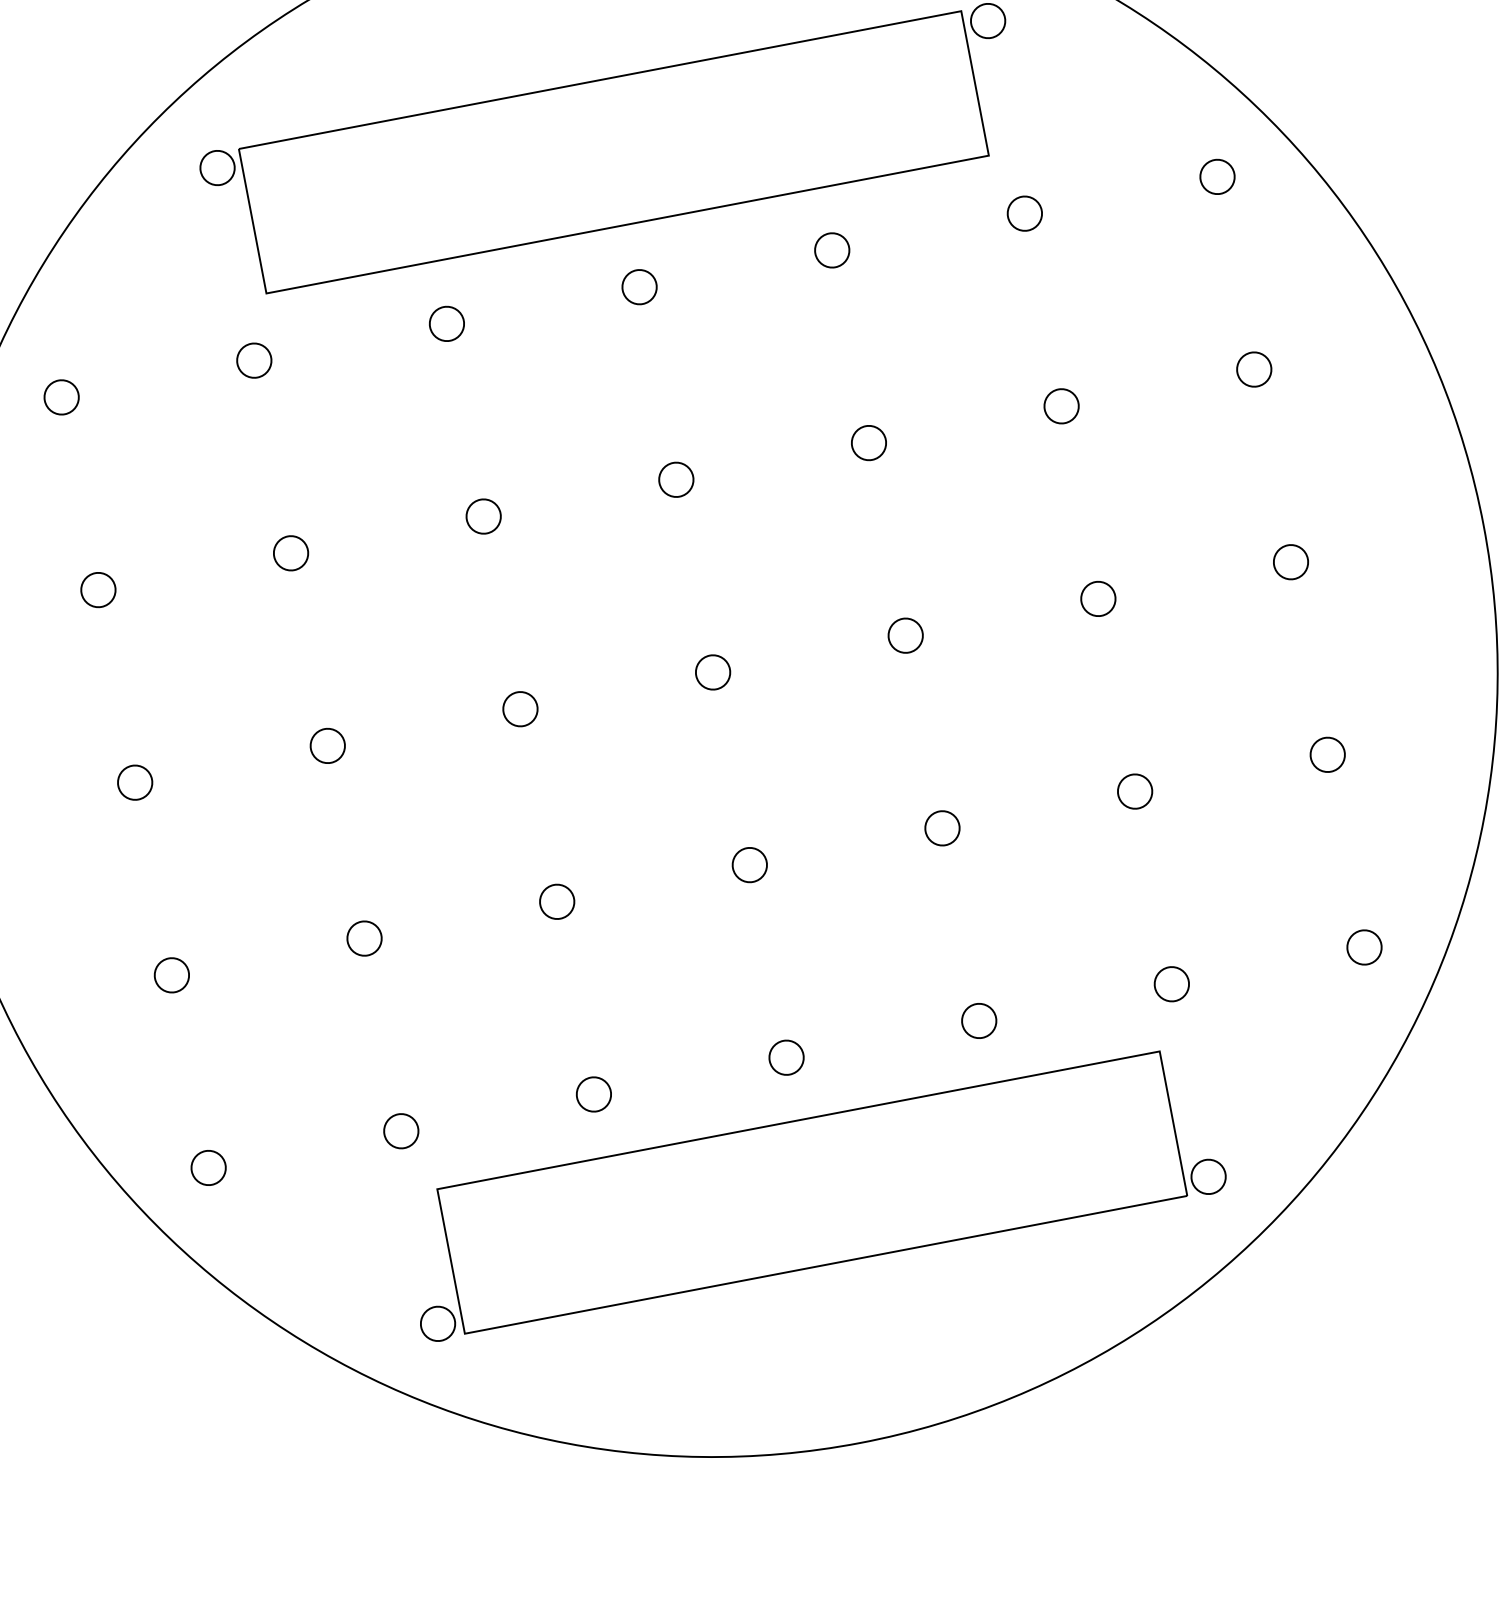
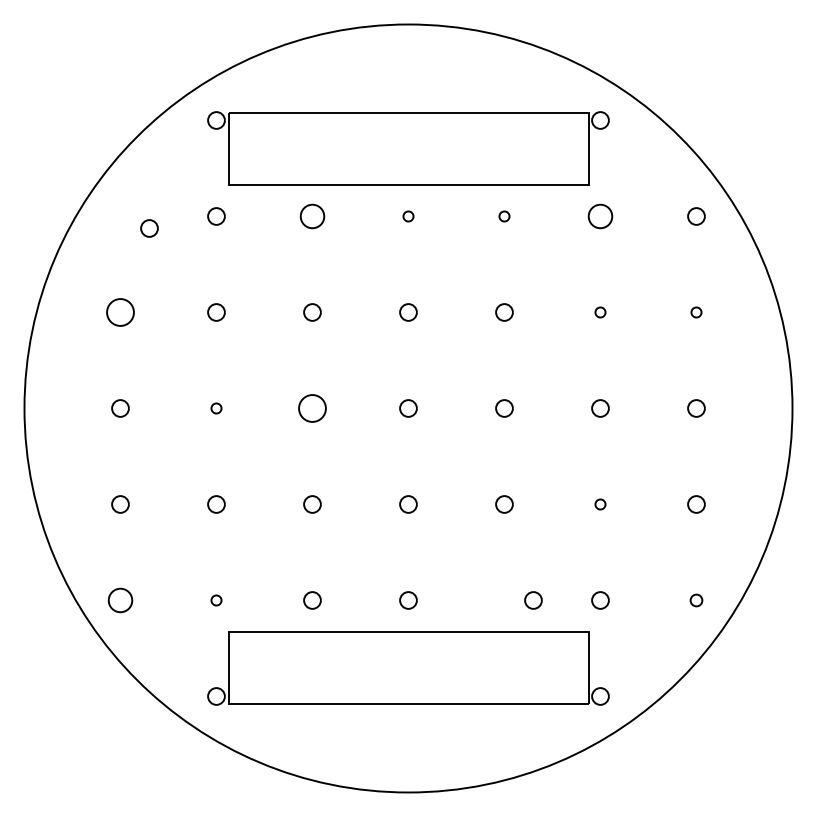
circle: (1024, 213) -> (600, 216), size x1.4
circle: (832, 250) -> (504, 216), size x0.6
circle: (639, 287) -> (408, 216), size x0.6
circle: (446, 323) -> (312, 216), size x1.4
circle: (1254, 369) -> (696, 312), size x0.6
circle: (61, 397) -> (149, 228), moved
circle: (1061, 406) -> (600, 312), size x0.6
circle: (98, 590) -> (120, 312), size x1.6
circle: (520, 709) -> (312, 408), size x1.6
circle: (327, 745) -> (216, 408), size x0.6
circle: (1135, 791) -> (600, 504), size x0.6
circle: (1364, 947) -> (696, 600), size x0.7
circle: (979, 1021) -> (533, 600), moved
circle: (401, 1131) -> (216, 600), size x0.6
circle: (208, 1168) -> (120, 600), size x1.4

